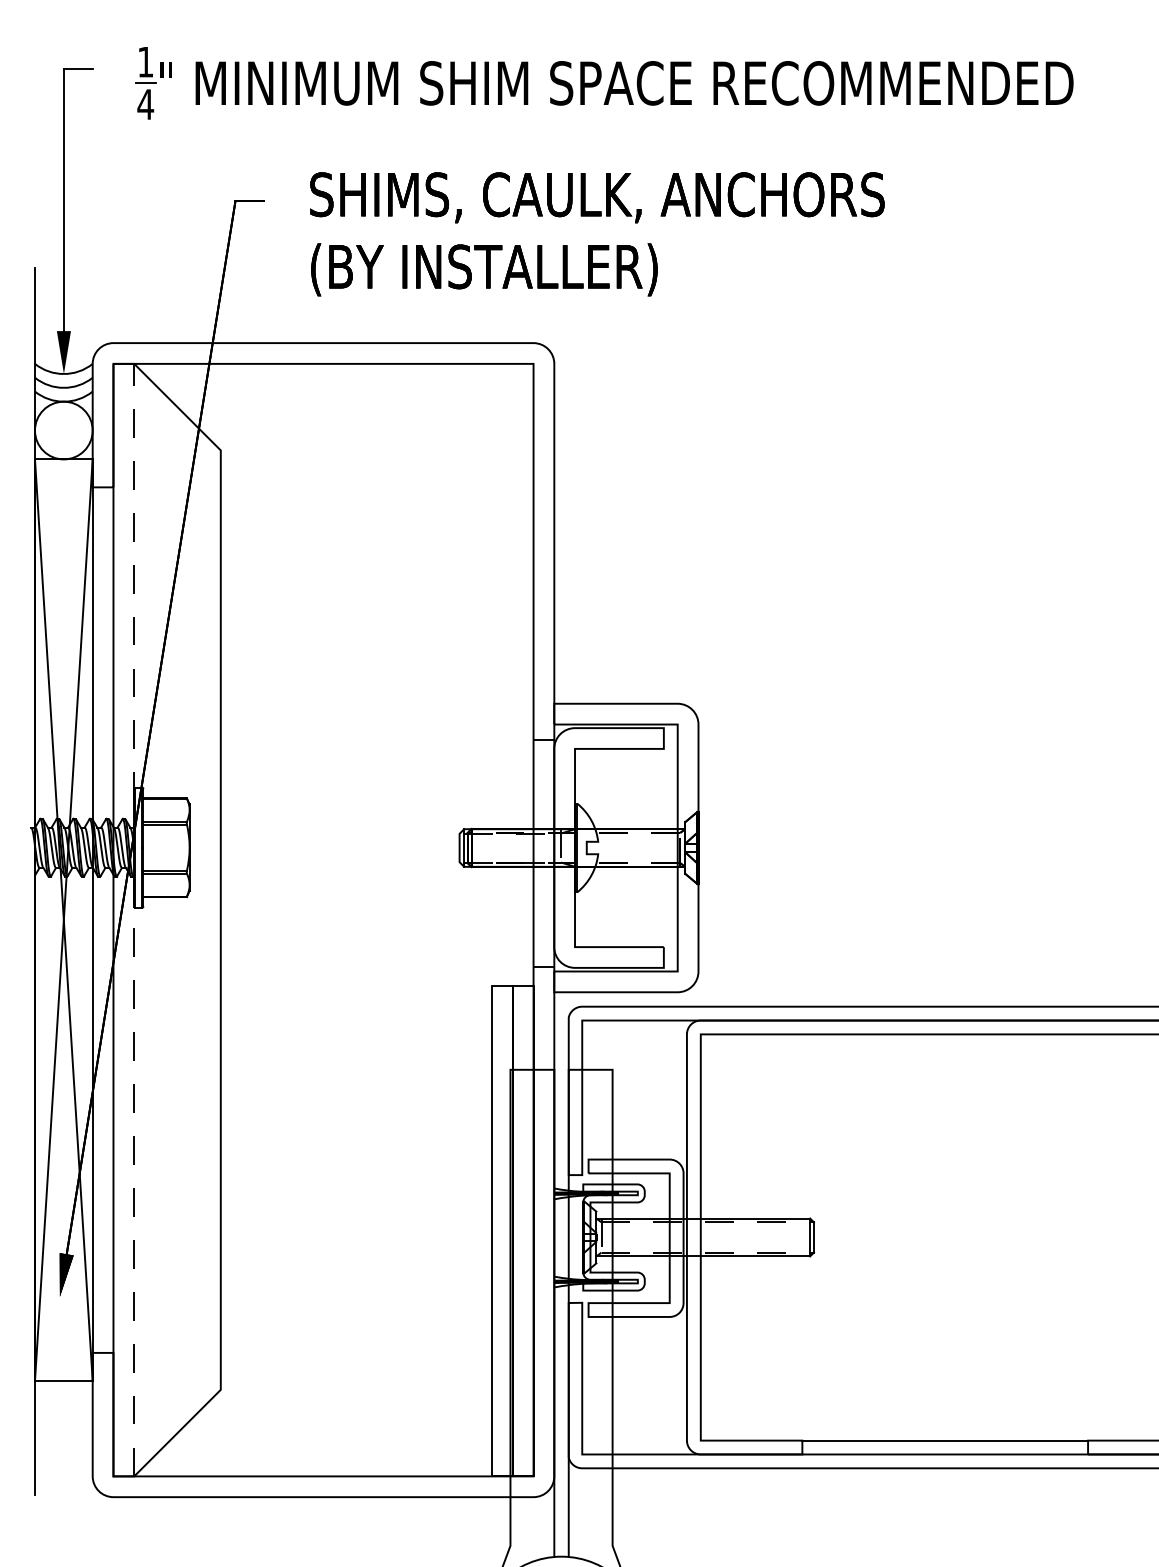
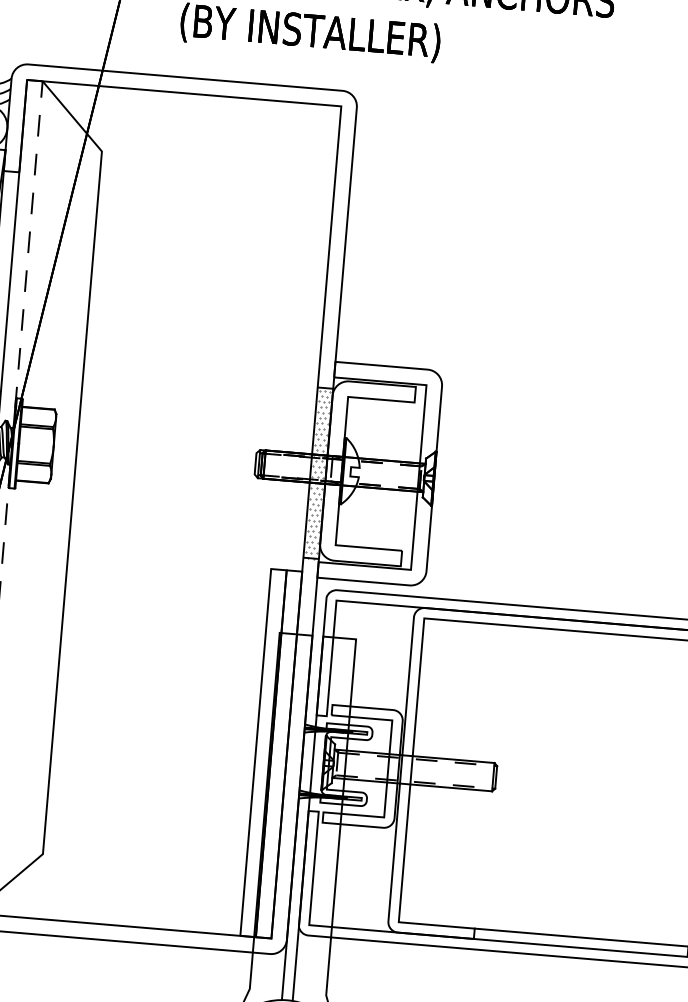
hatch: (543, 855) -> (317, 474), added

